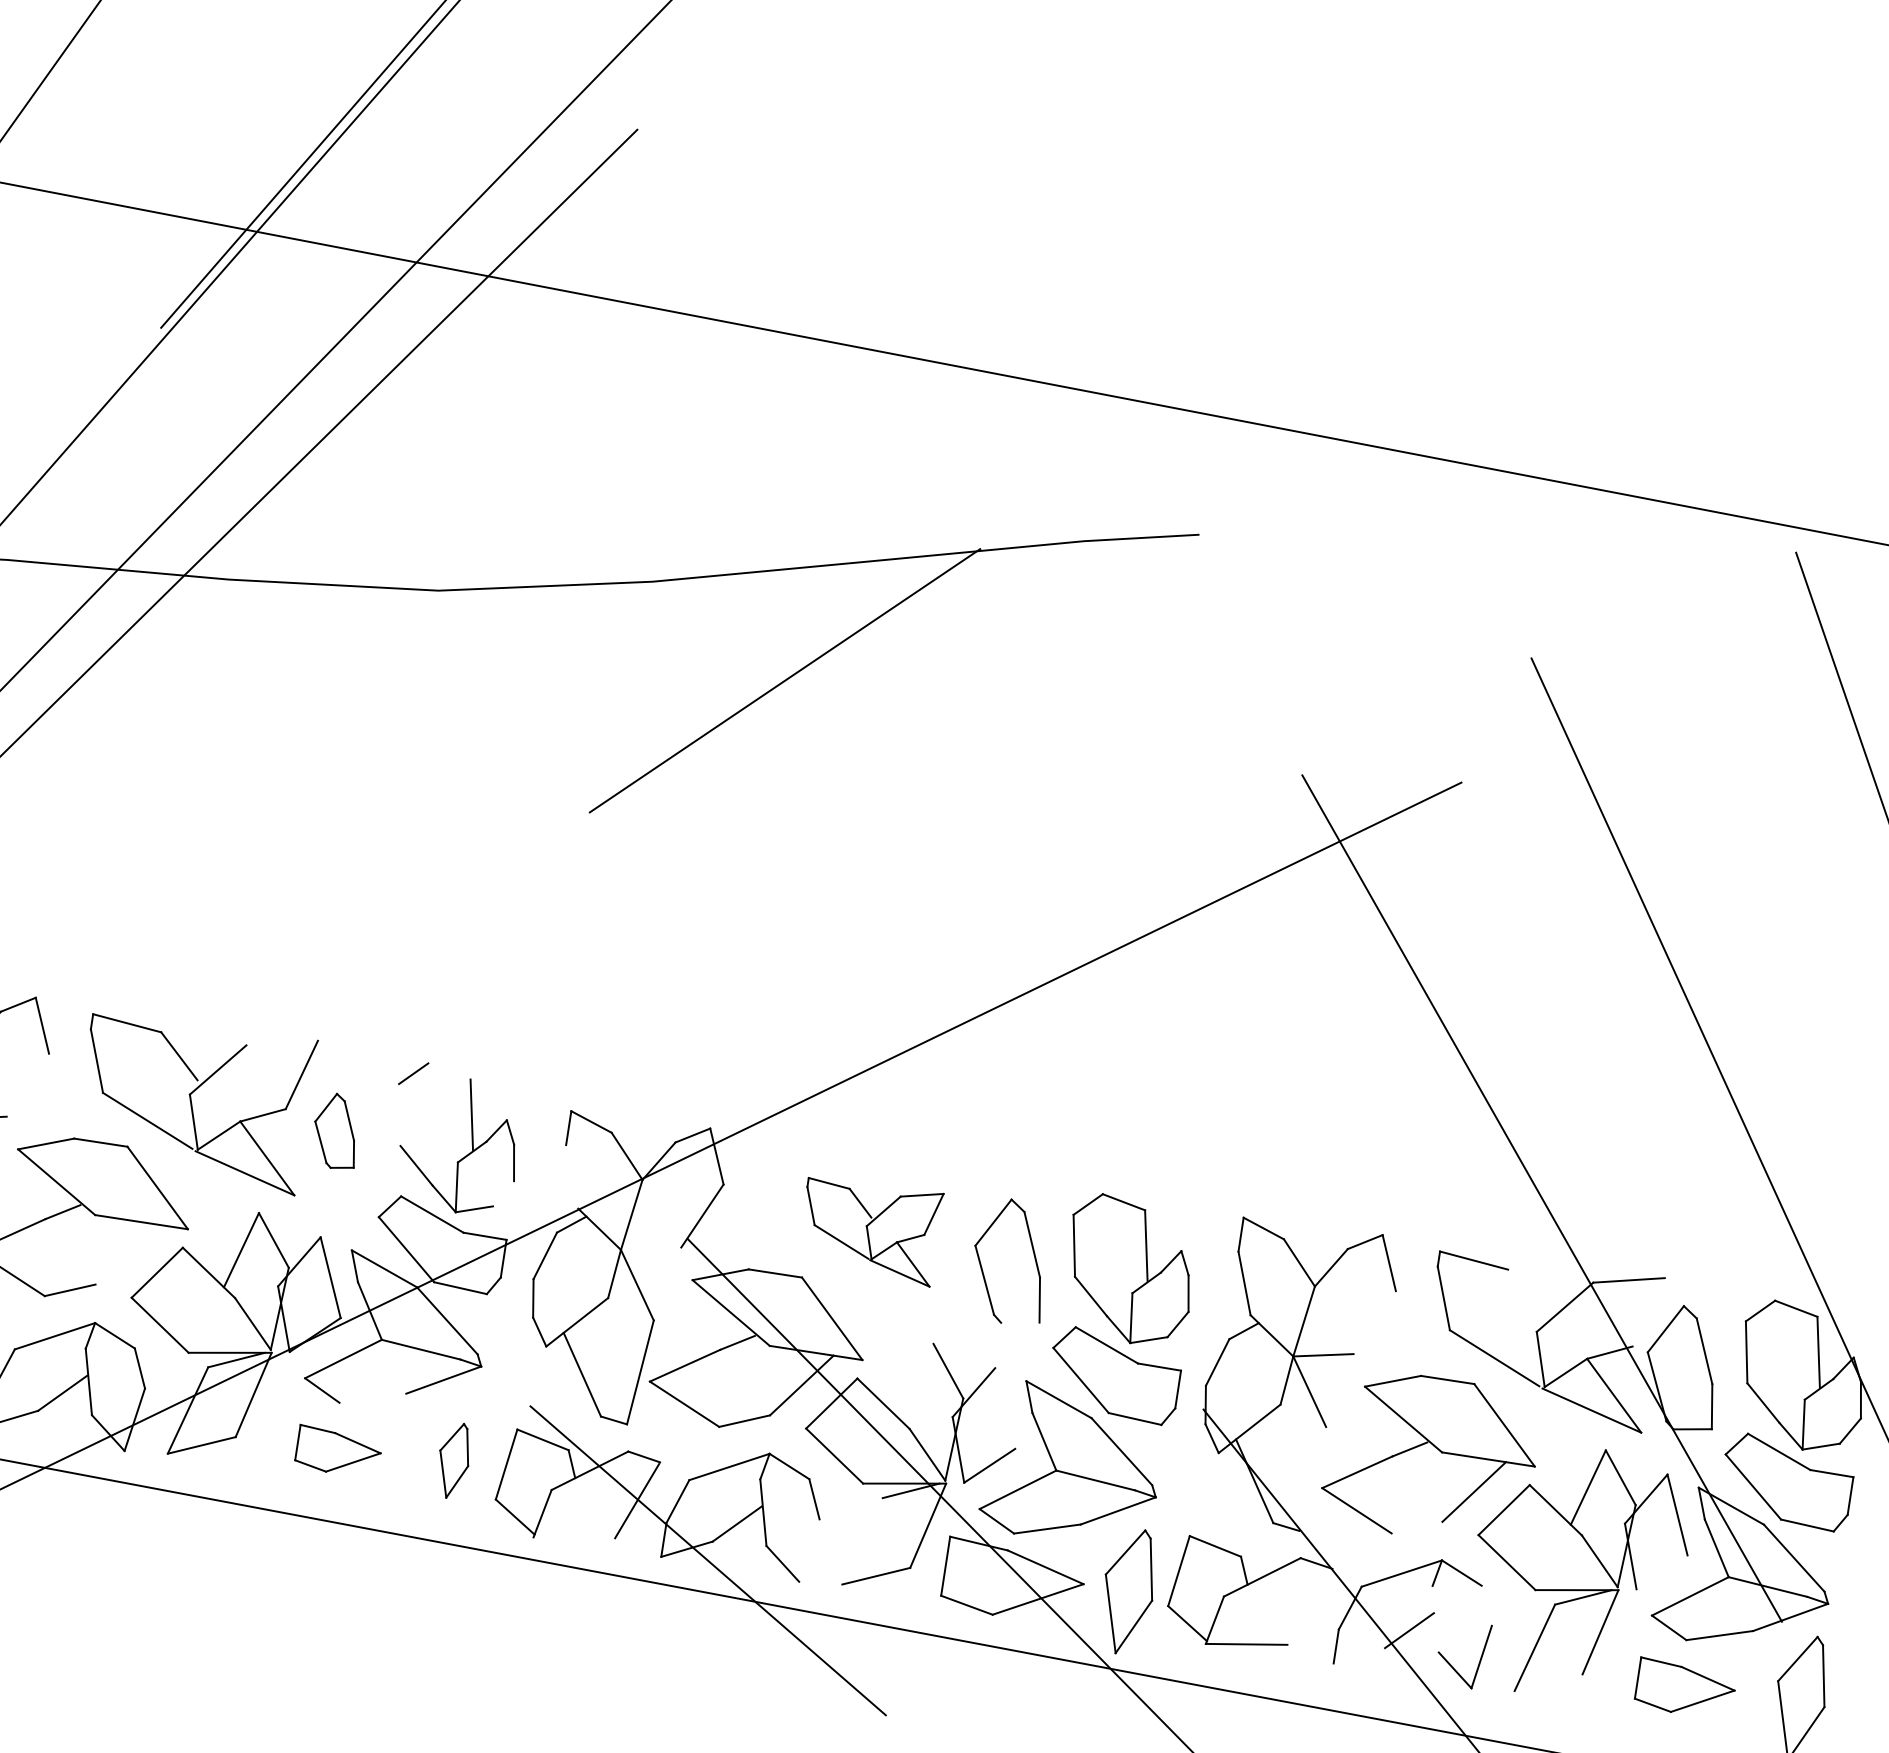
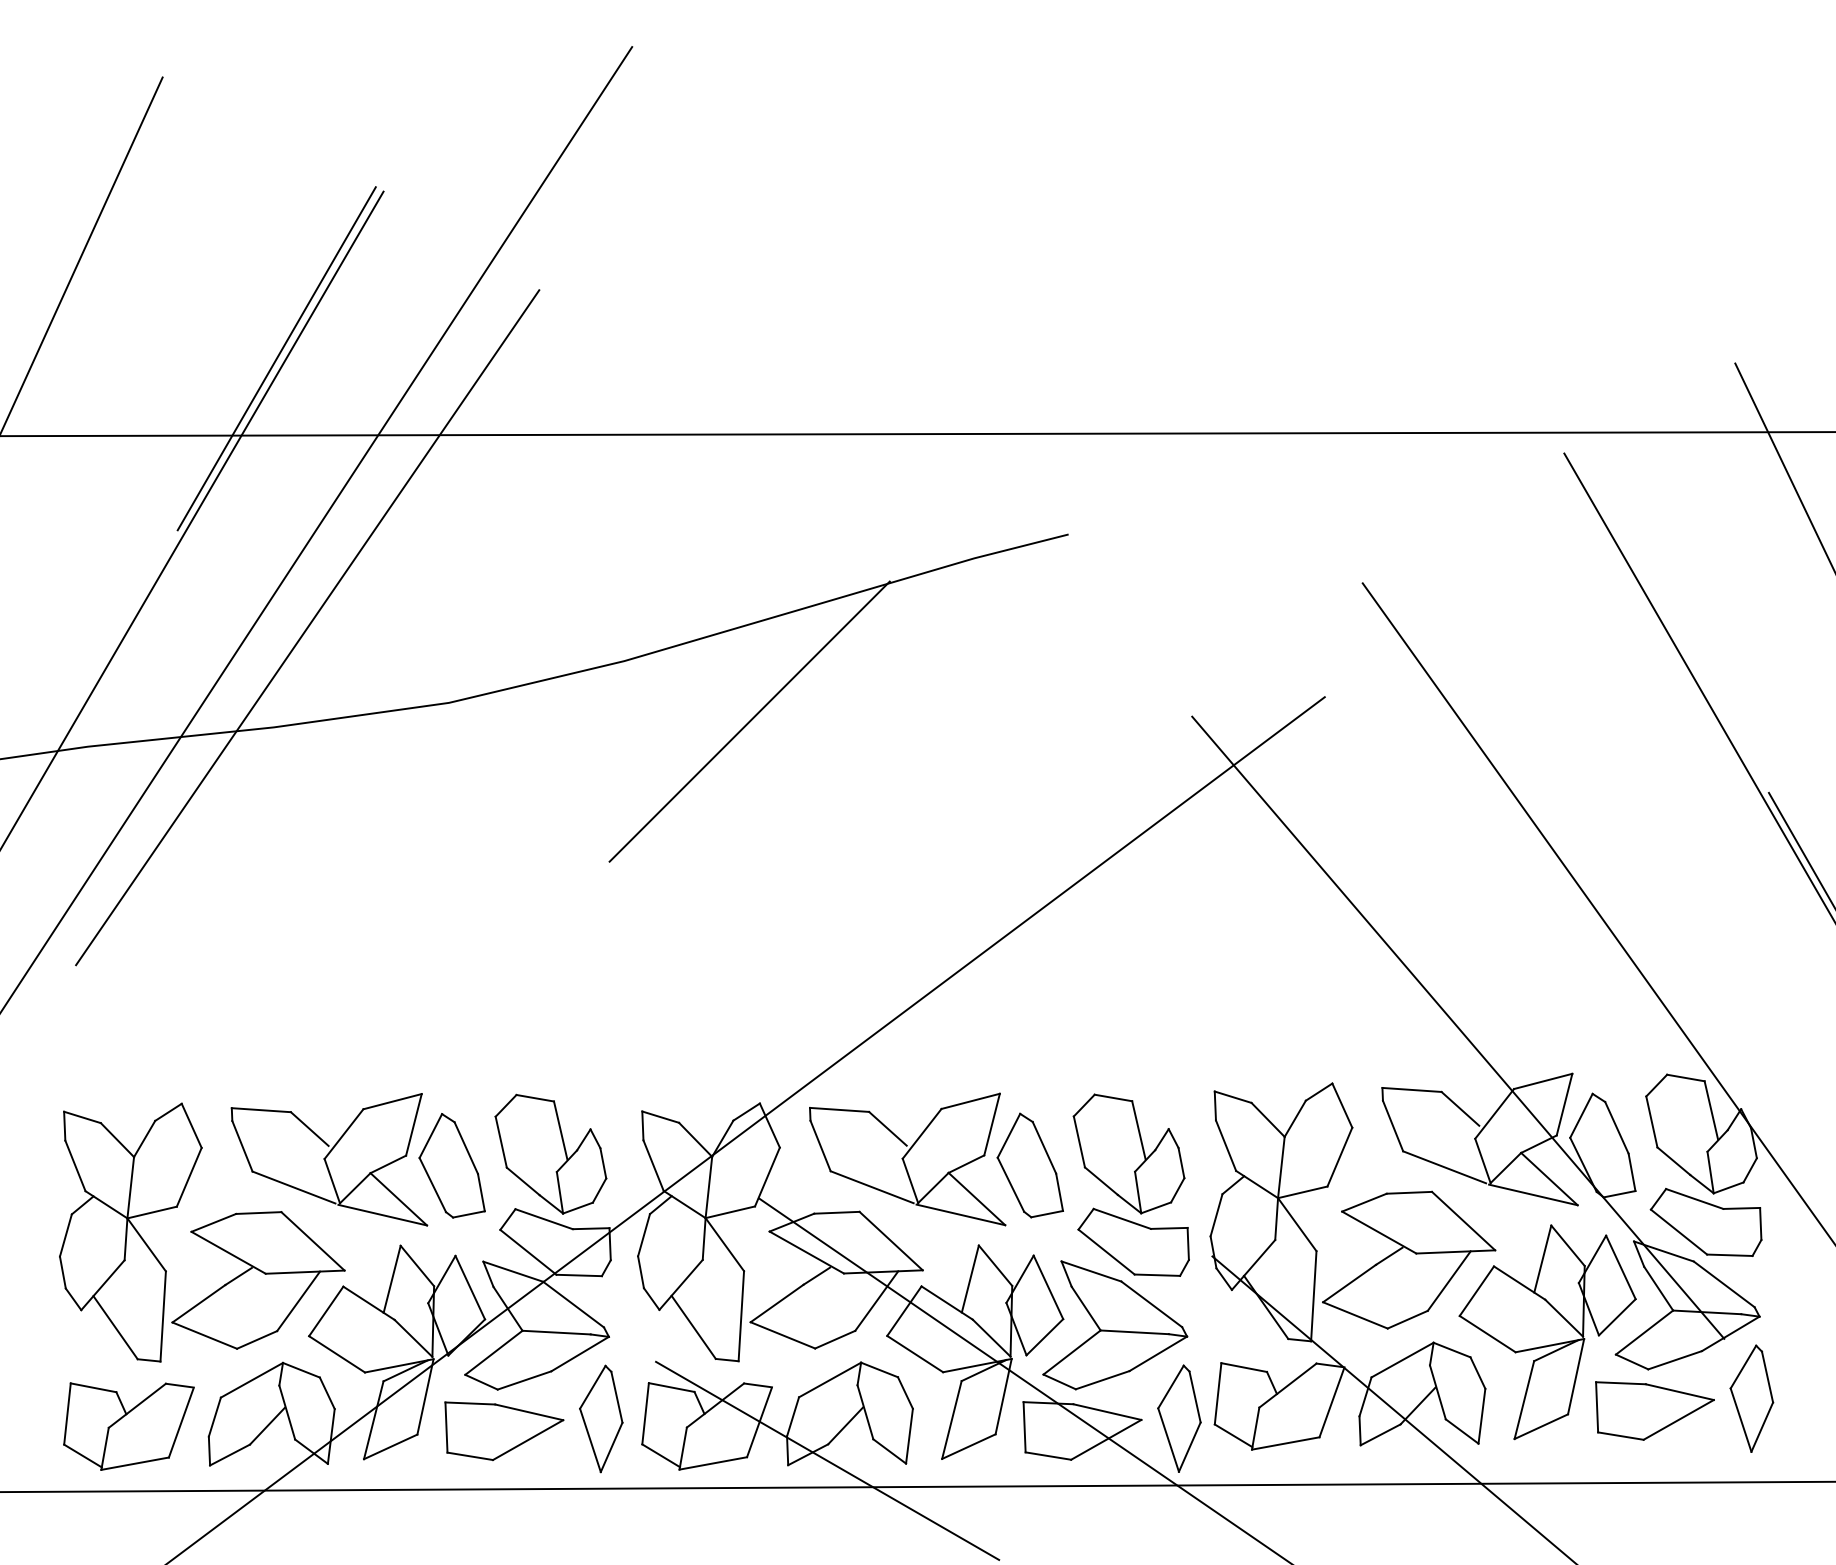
line: (282, 1042) -> (392, 1101), added
line: (449, 1070) -> (535, 1097), added
line: (27, 1084) -> (188, 1176), added
line: (399, 1114) -> (500, 1141), added
part: (336, 1130) -> (451, 1165), size x1.67
line: (572, 1176) -> (653, 1165), added
line: (503, 1193) -> (599, 1190), added
part: (869, 1227) -> (907, 1159), size x1.67
line: (651, 1249) -> (730, 1212), added
line: (127, 1254) -> (298, 1301), added
line: (1526, 1293) -> (1460, 1108), added
line: (1648, 1312) -> (1564, 1104), added
line: (1374, 1321) -> (1339, 1156), added
line: (1020, 1322) -> (1047, 1213), added
line: (915, 1380) -> (969, 1278), added
line: (372, 1398) -> (524, 1380), added
line: (1005, 1408) -> (1048, 1287), added
part: (337, 1453) -> (504, 1431), size x1.67
part: (454, 1460) -> (601, 1418), size x1.67
line: (1312, 1479) -> (1313, 1296), added
line: (1416, 1527) -> (1407, 1319), added
line: (574, 1537) -> (713, 1463), added
line: (862, 1540) -> (951, 1419), added
line: (809, 1549) -> (909, 1435), added
line: (1661, 1572) -> (1616, 1317), added
line: (1486, 1605) -> (1477, 1372), added
line: (1309, 1606) -> (1331, 1402), added
line: (1435, 1619) -> (1437, 1392), added
line: (1359, 1655) -> (1380, 1434), added
line: (1548, 1682) -> (1541, 1426), added
part: (1684, 1689) -> (1654, 1410), size x1.43

